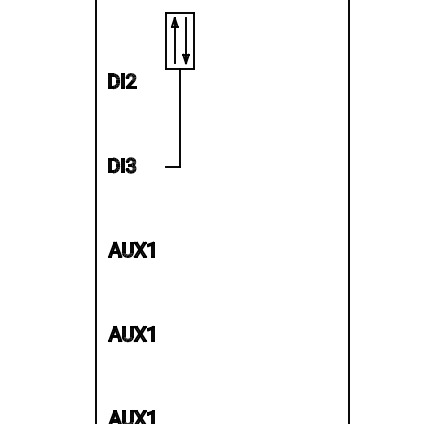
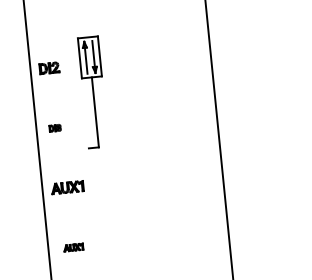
part: (179, 89) -> (92, 92), moved
part: (122, 165) -> (55, 128), size x0.6
part: (131, 333) -> (73, 247), size x0.6

